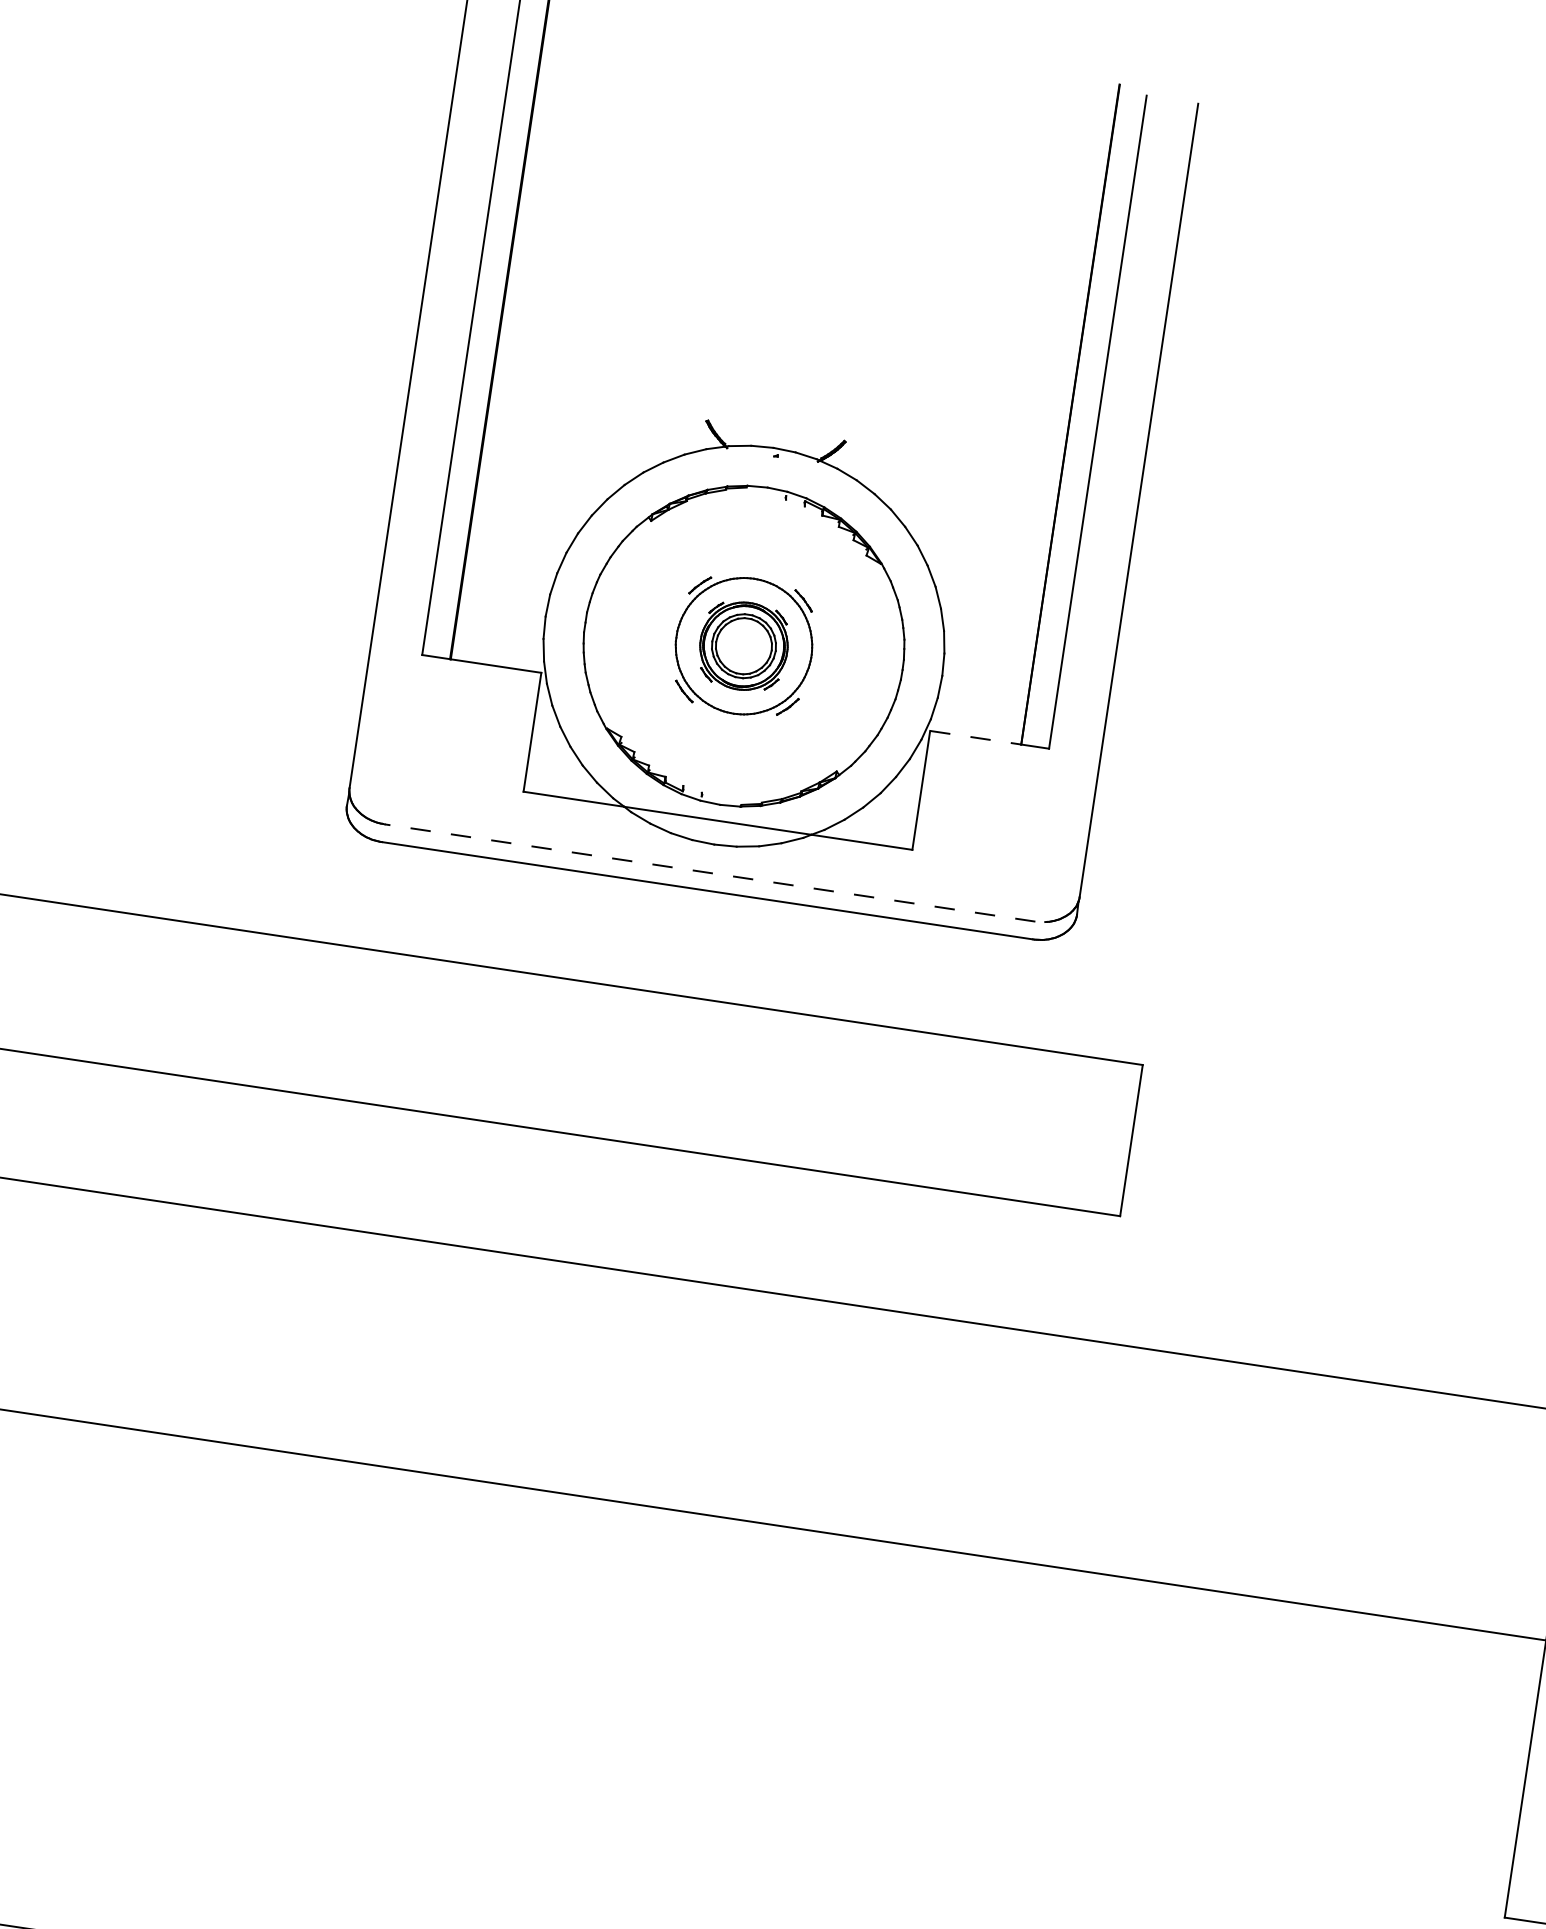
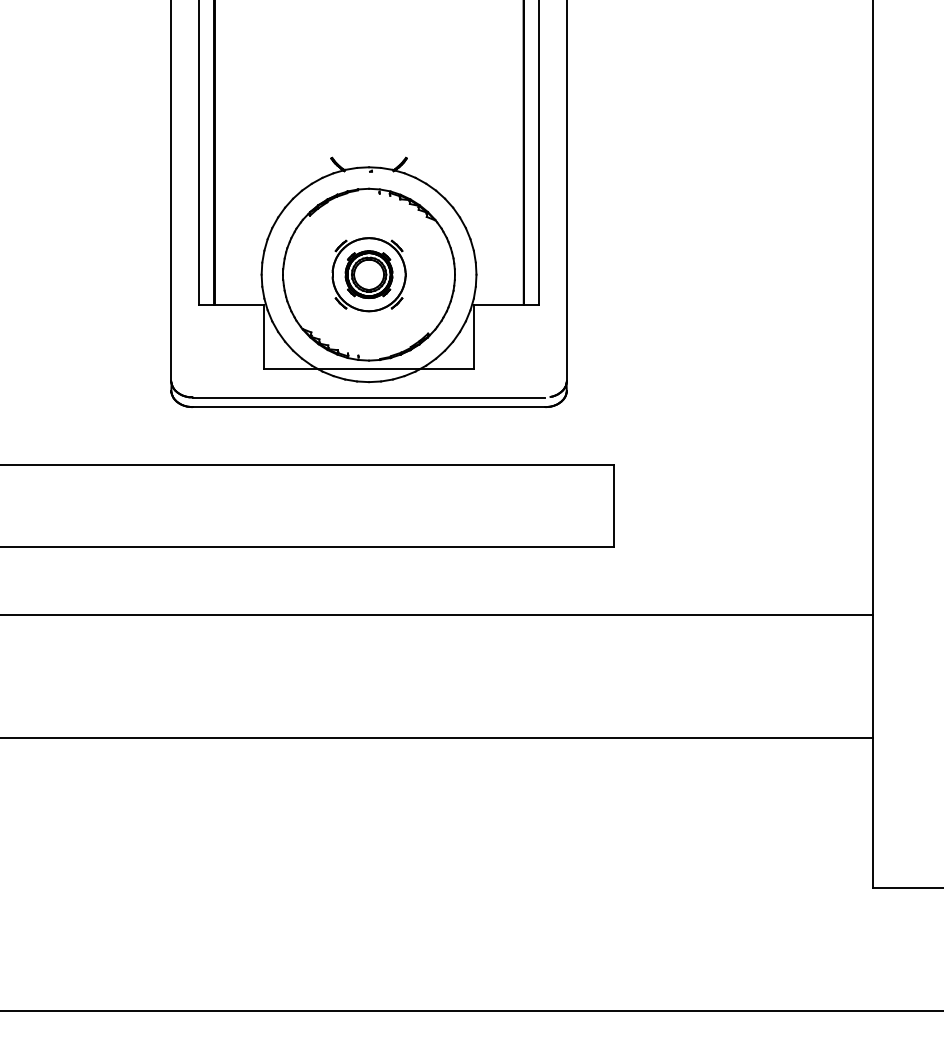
line: (976, 737) -> (499, 304), dashed -> solid
line: (709, 872) -> (368, 397), dashed -> solid

